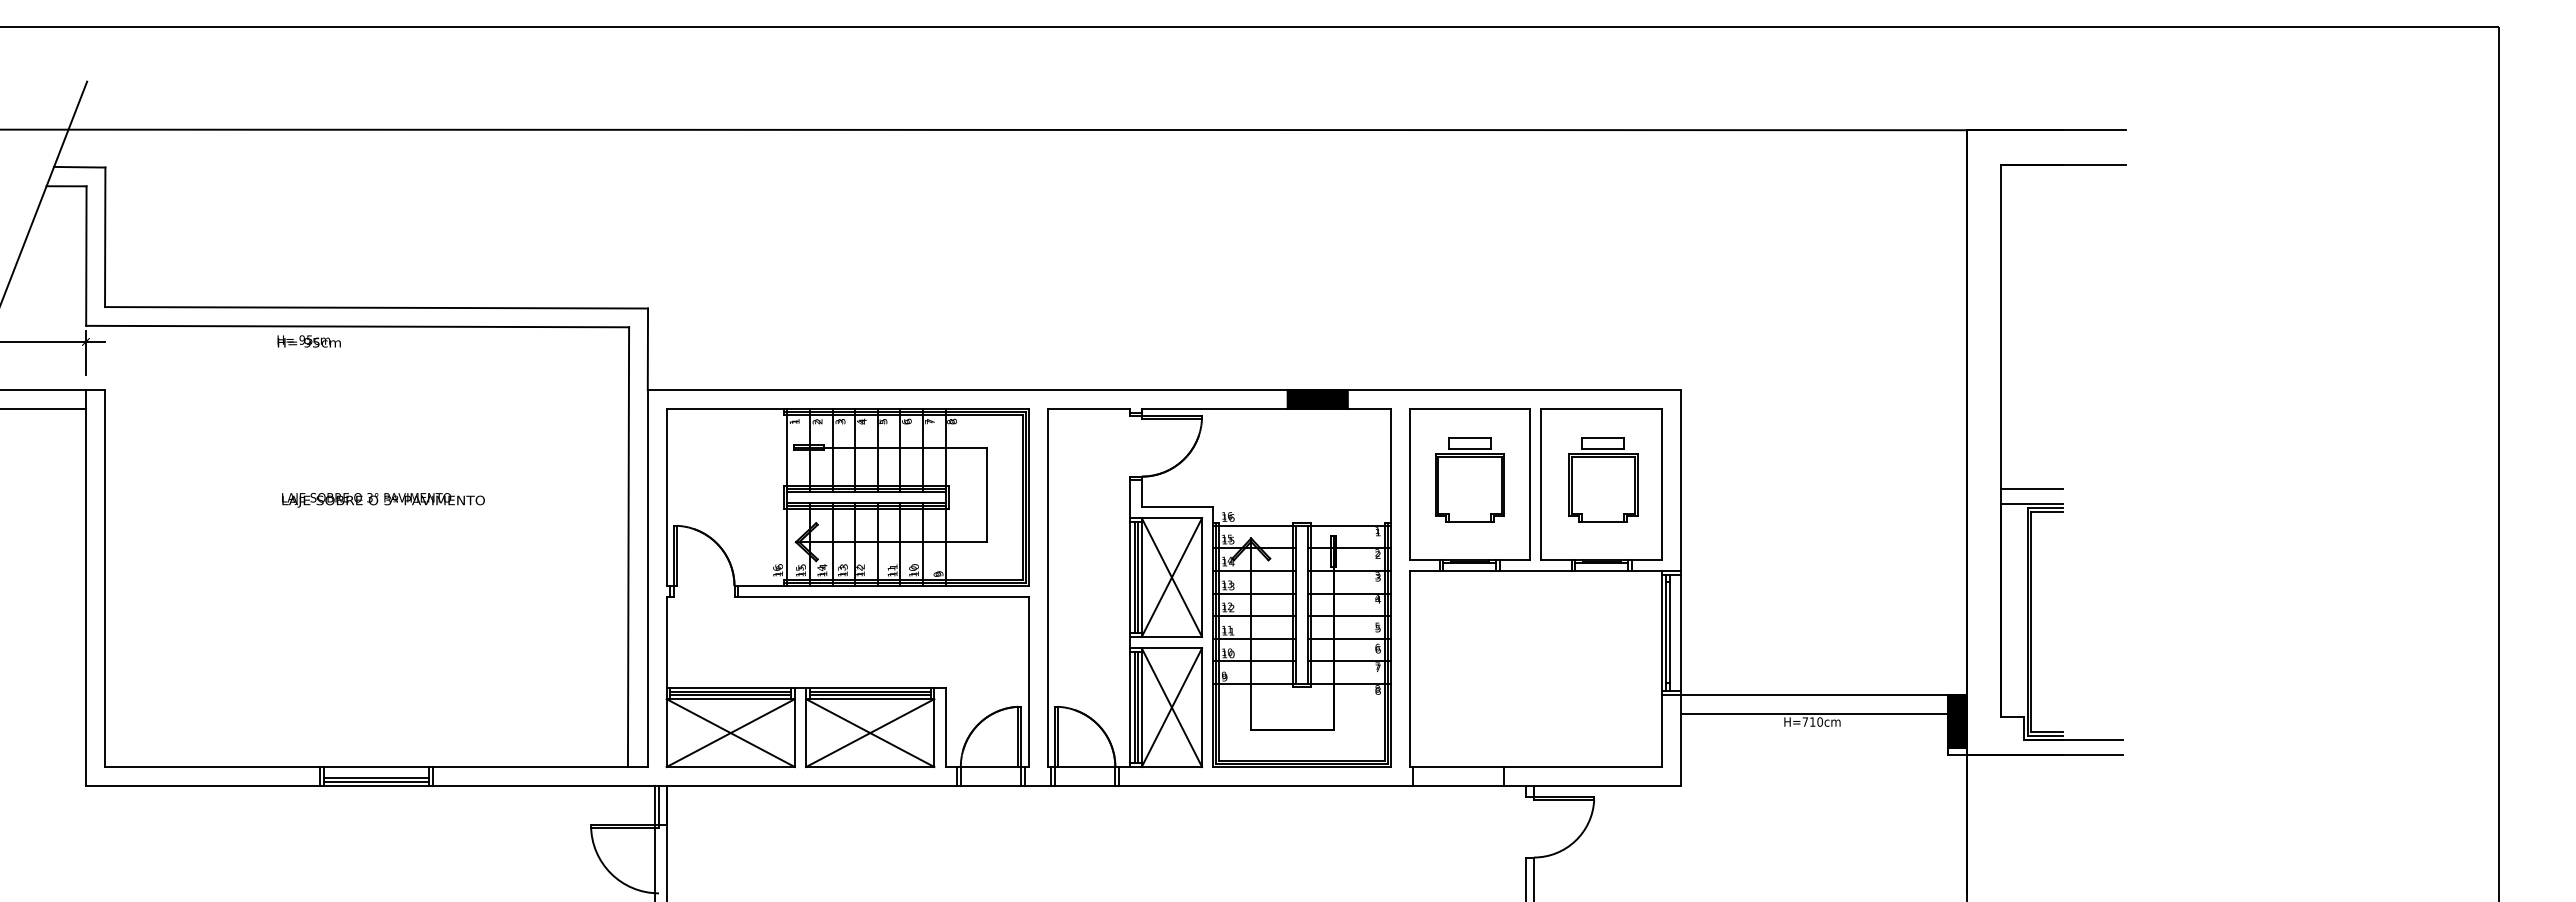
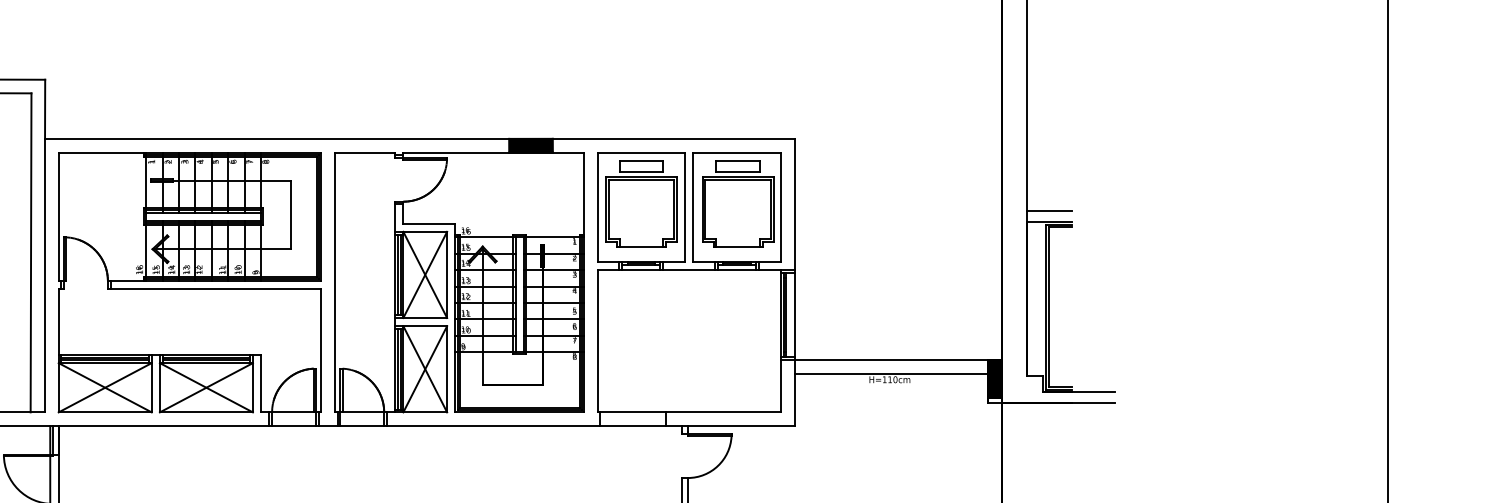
part: (1469, 479) -> (641, 203), size x1.43
part: (1602, 479) -> (737, 203), size x1.43
text: (1804, 721) -> (884, 379), H=710cm -> H=110cm

